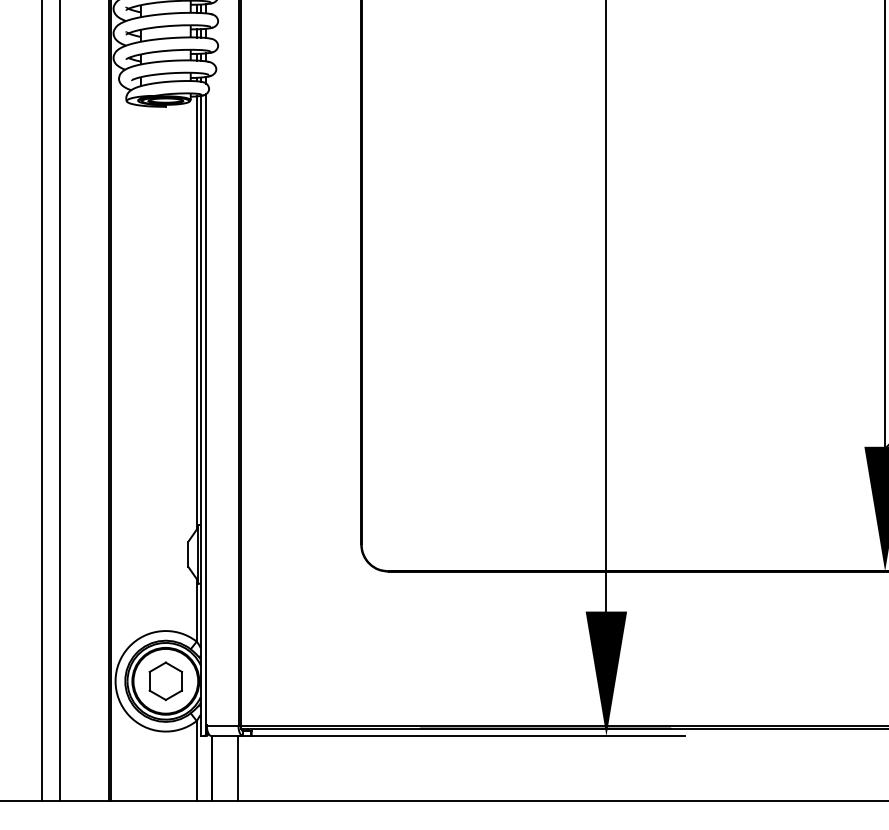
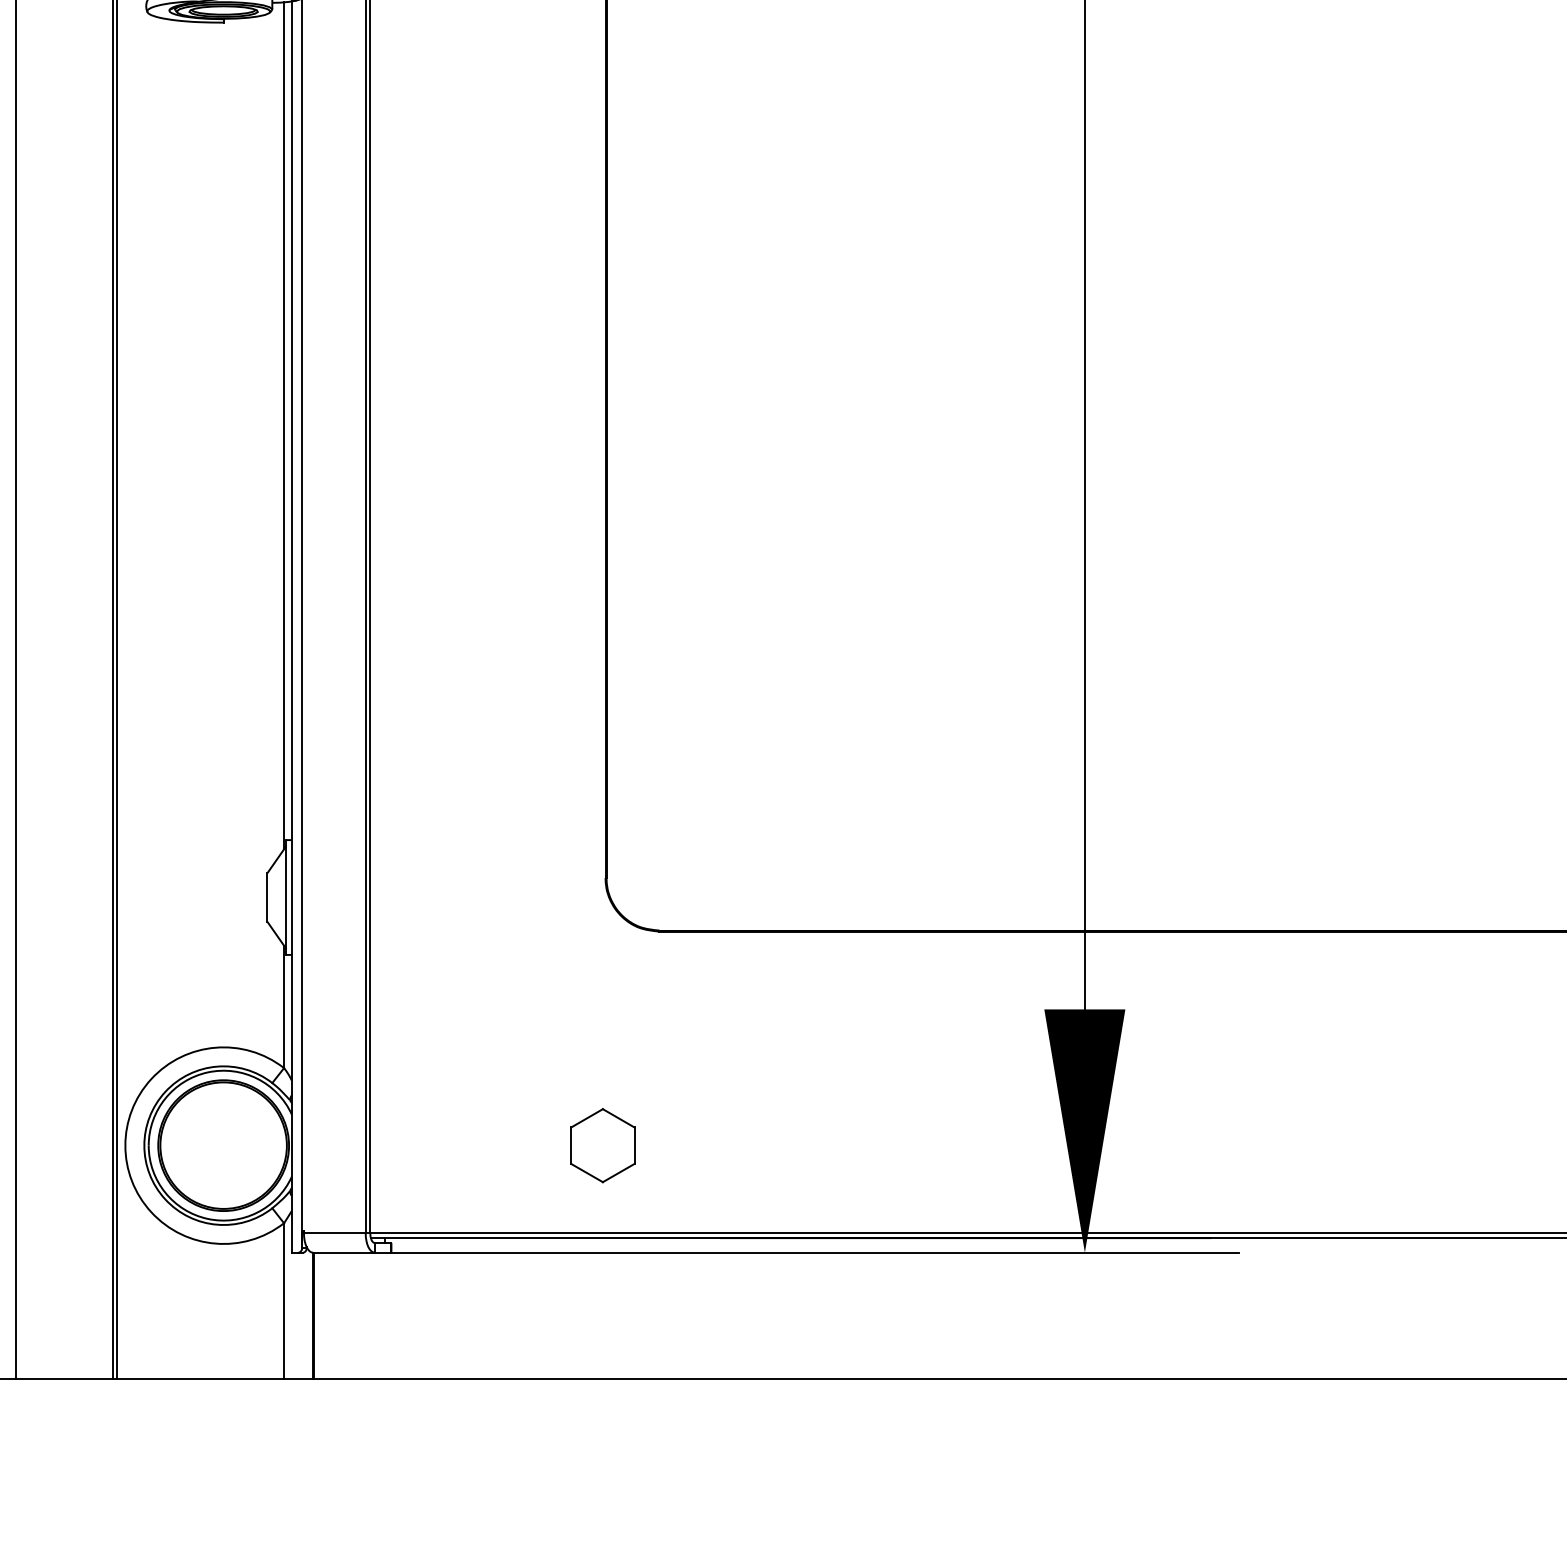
part: (165, 680) -> (602, 1144), moved
line: (238, 768) -> (365, 1316), removed

